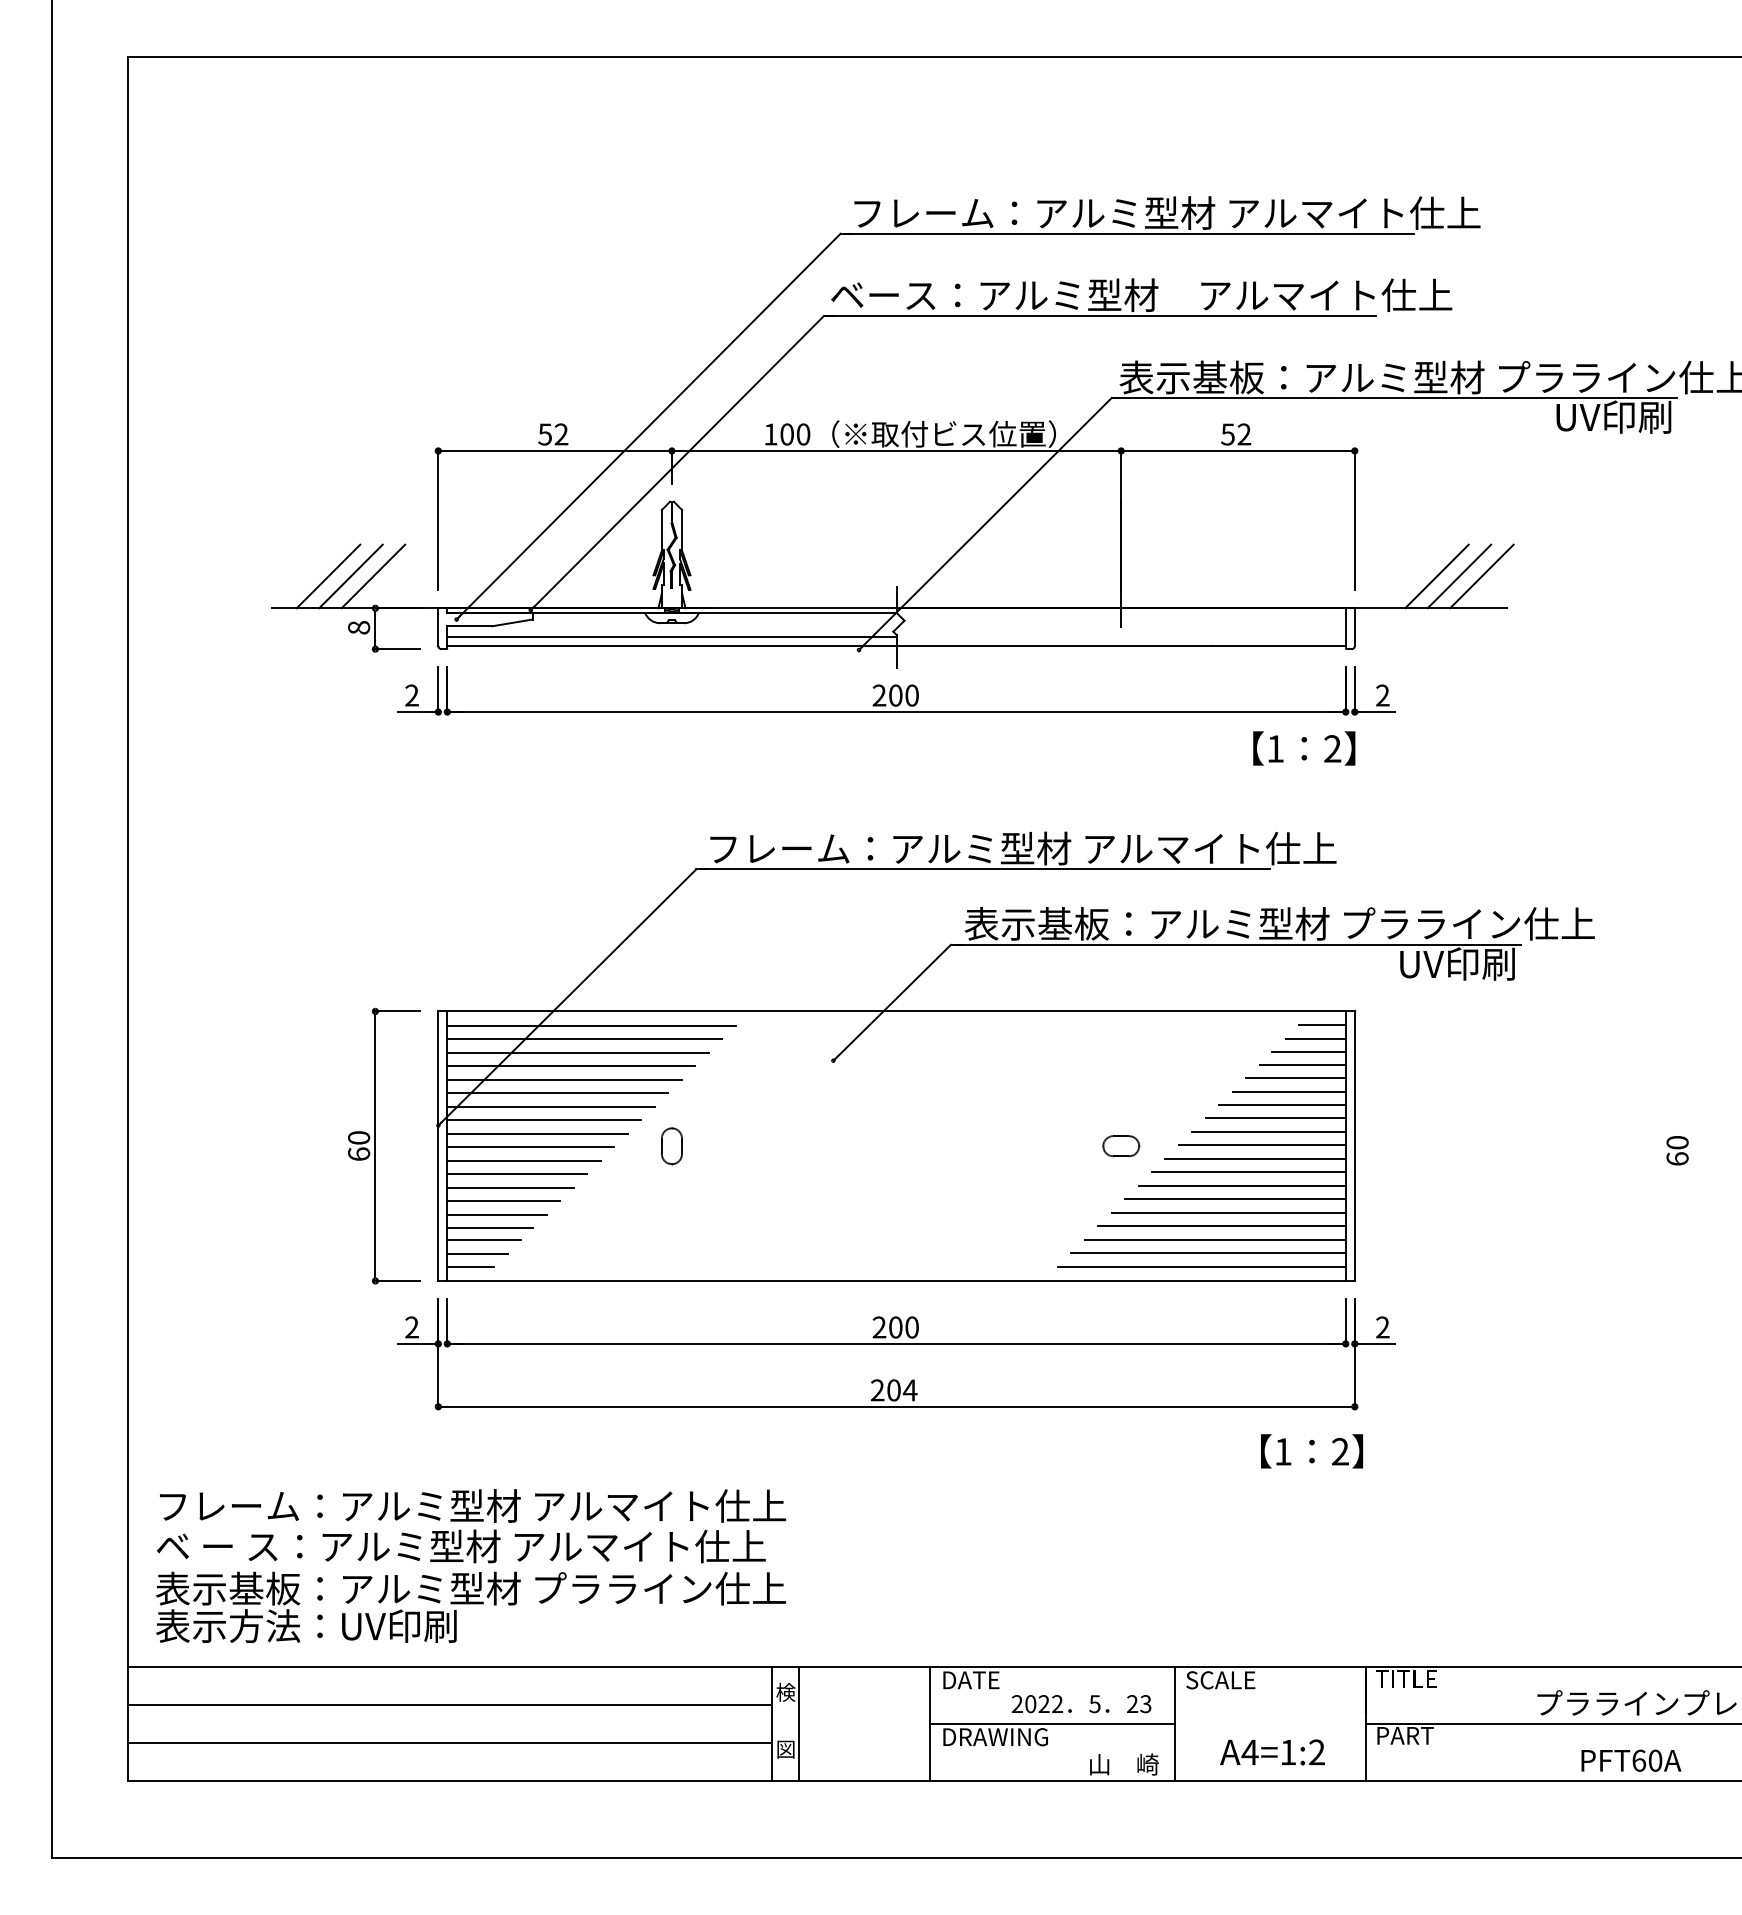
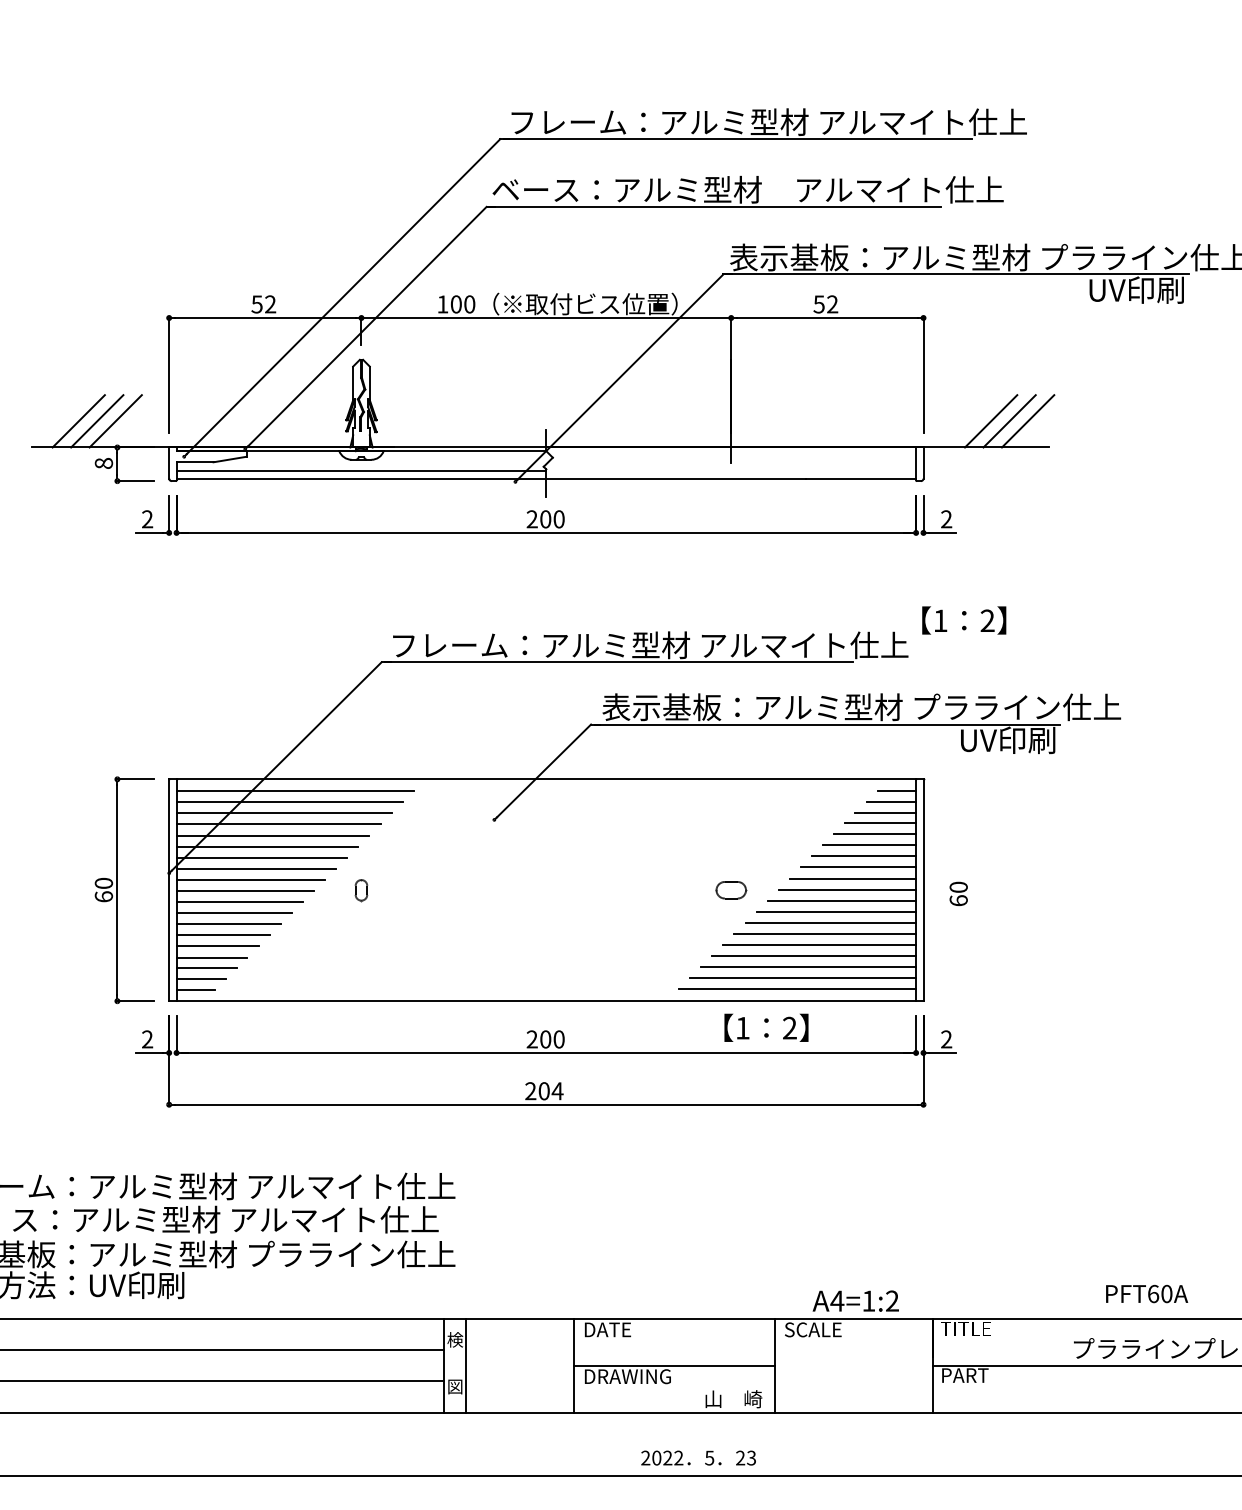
text: (1304, 748) -> (964, 620), moved
part: (671, 1146) -> (361, 890), size x0.7
text: (1677, 1150) -> (958, 893), moved
text: (1311, 1451) -> (766, 1027), moved
text: (1081, 1704) -> (698, 1458), moved
text: (1272, 1752) -> (855, 1301), moved
text: (1631, 1760) -> (1147, 1293), moved

